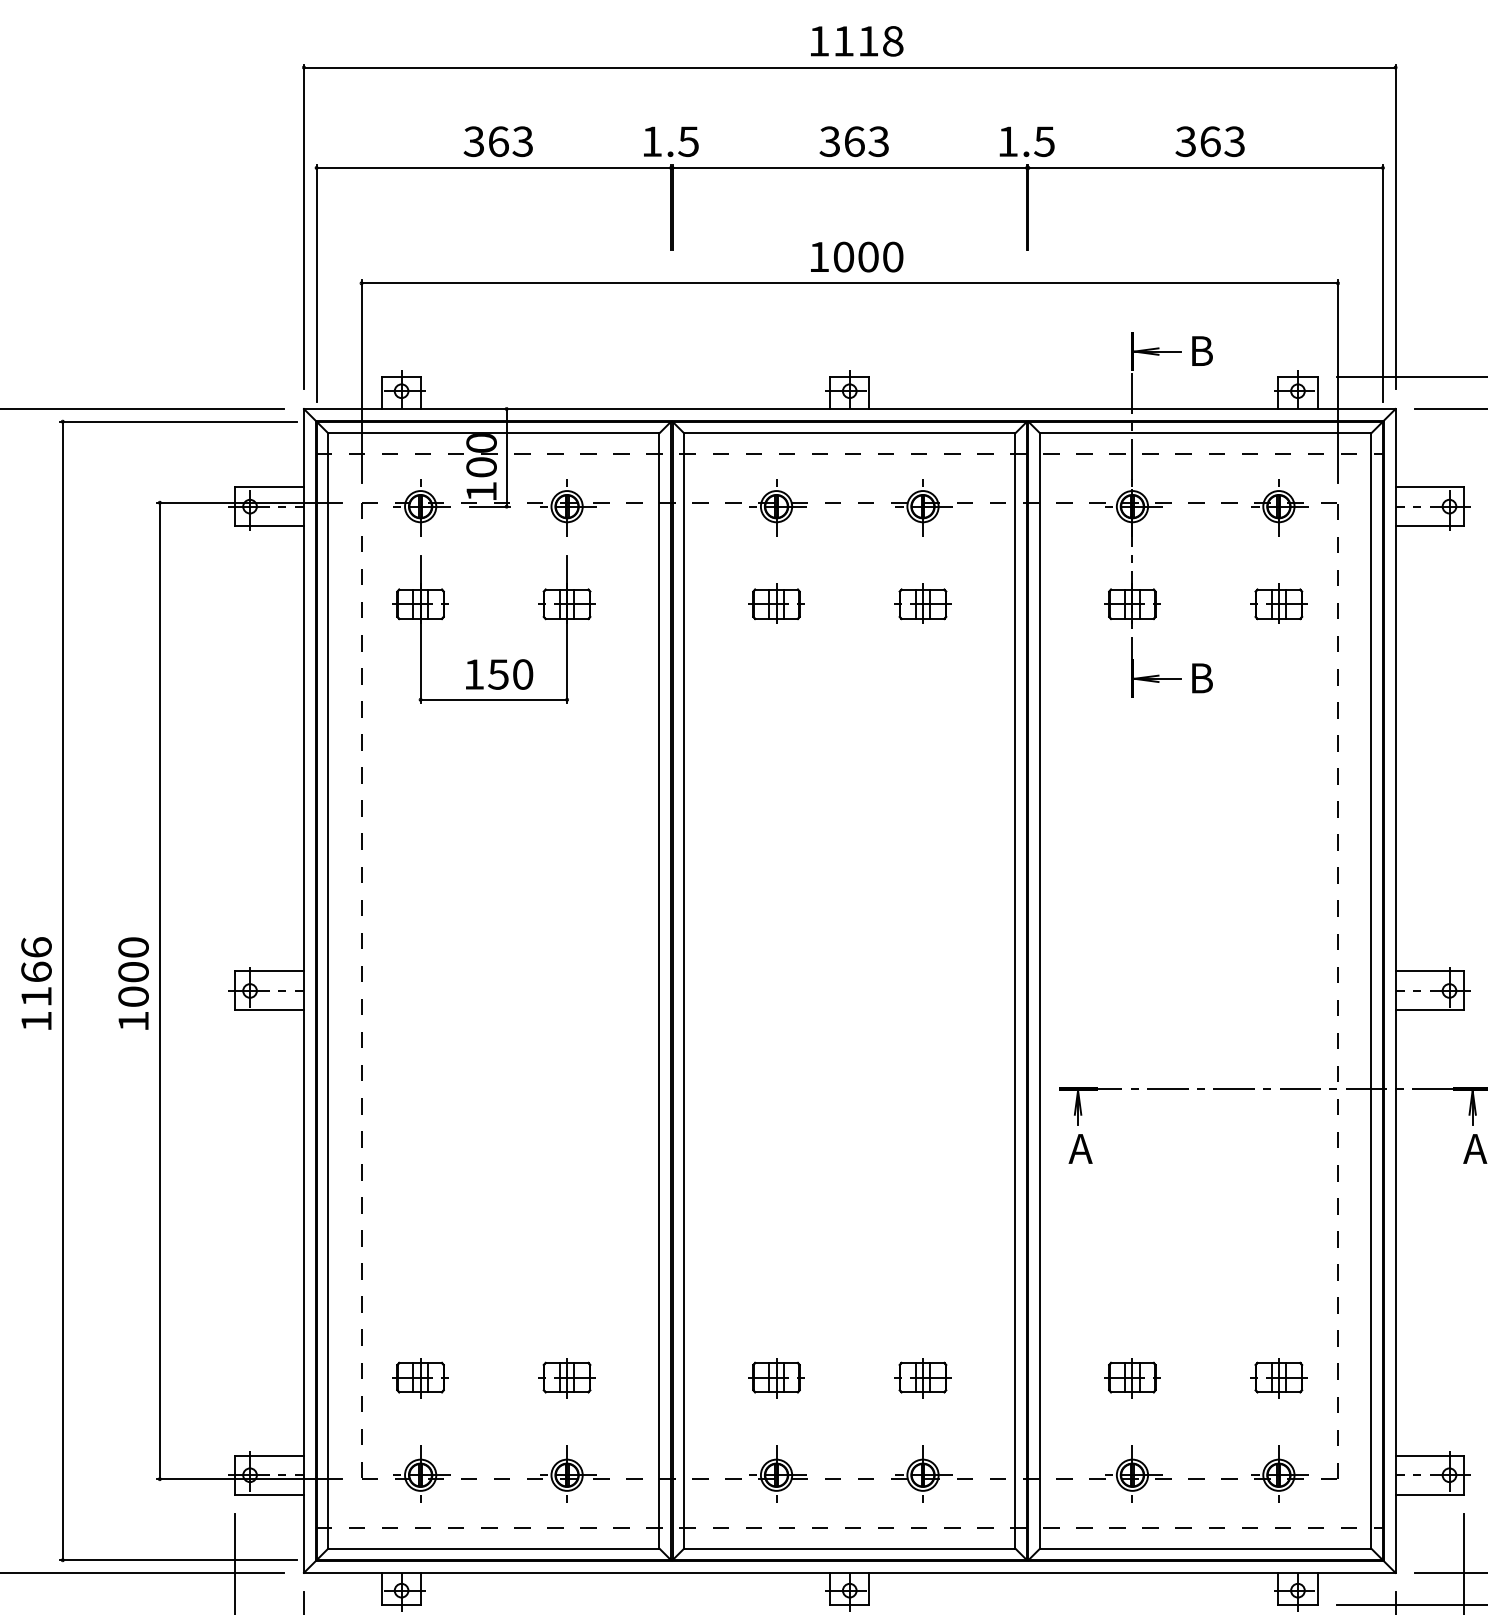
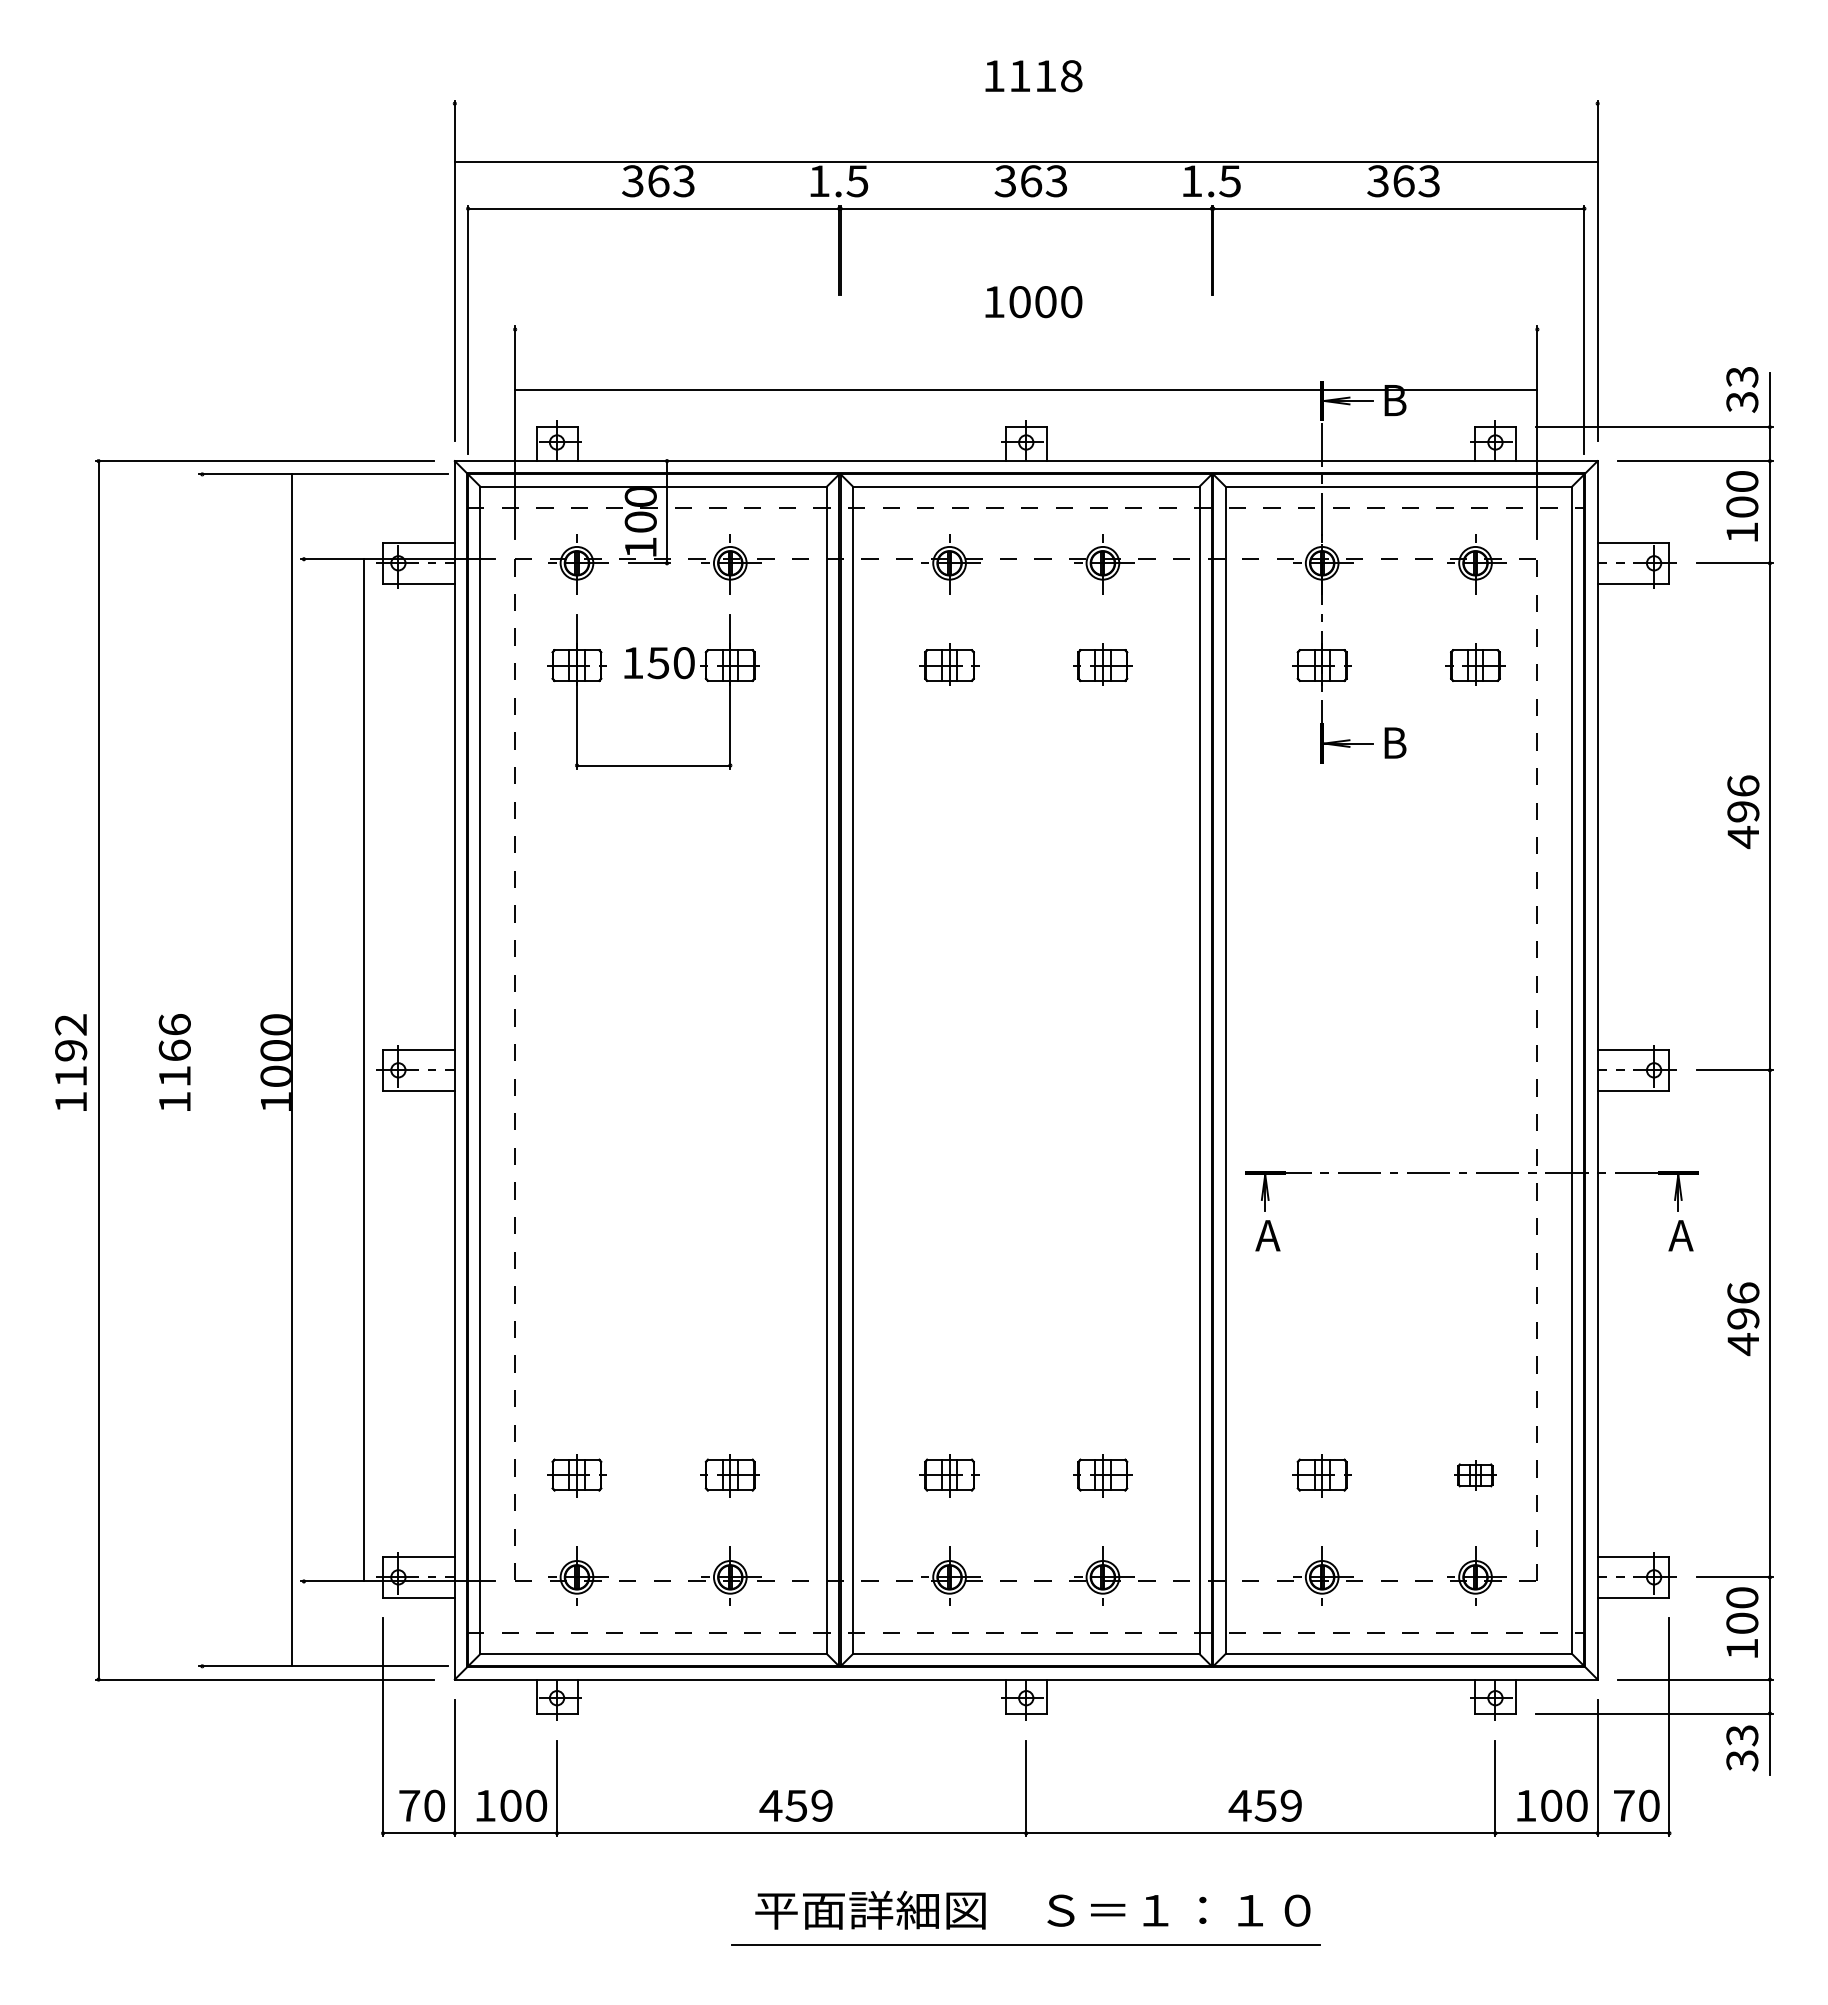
line: (849, 67) -> (1025, 161), moved
line: (850, 283) -> (1026, 389), moved
text: (499, 674) -> (659, 663), moved
line: (62, 991) -> (292, 1070), moved
line: (159, 991) -> (363, 1070), moved
part: (1278, 1377) -> (1475, 1475), size x0.7

